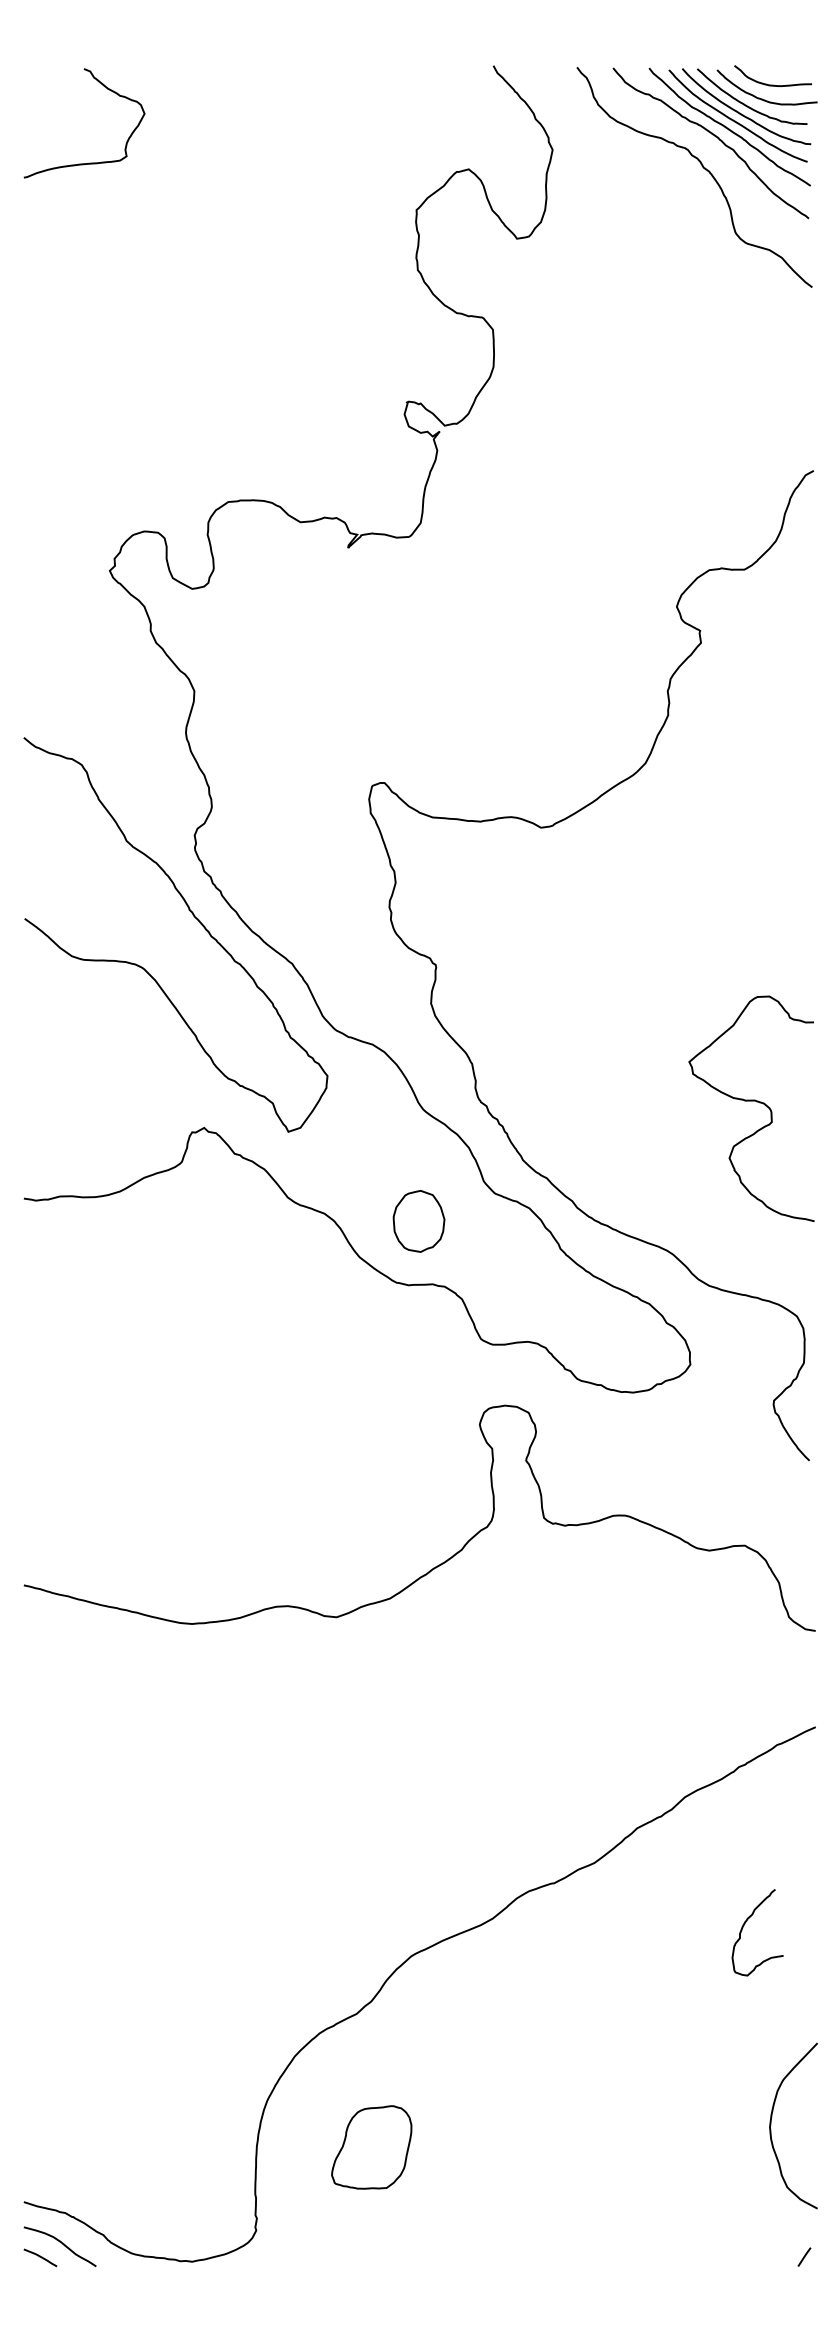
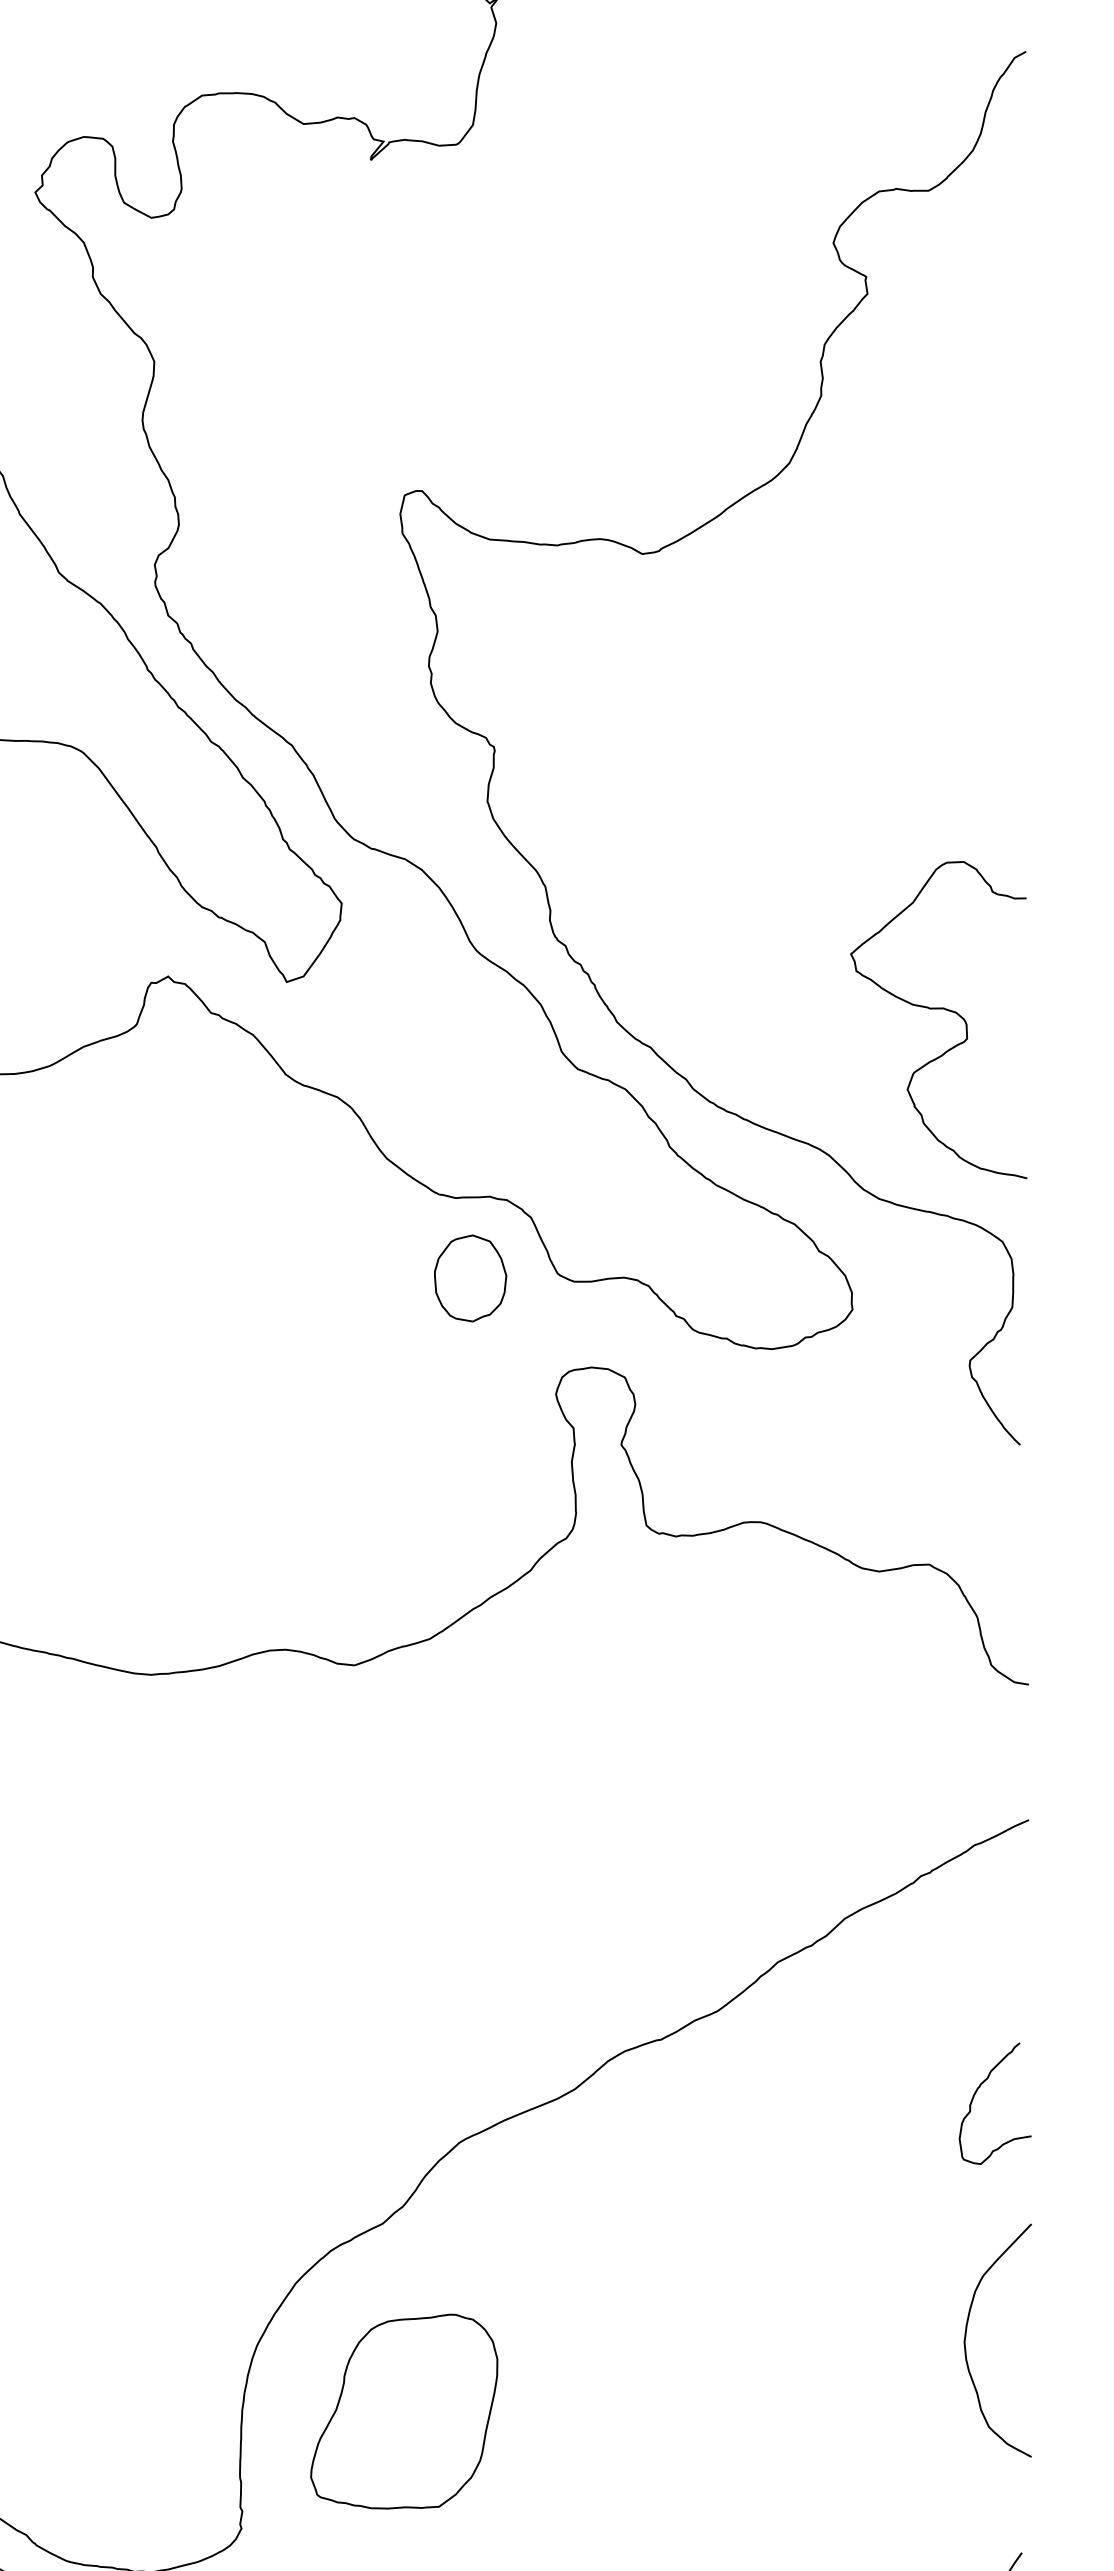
curve: (751, 1101) -> (938, 1009), moved
part: (418, 1221) -> (469, 1278), moved
curve: (744, 1925) -> (976, 2093), moved
curve: (771, 2125) -> (966, 2339), moved
part: (371, 2147) -> (403, 2411), size x1.67

